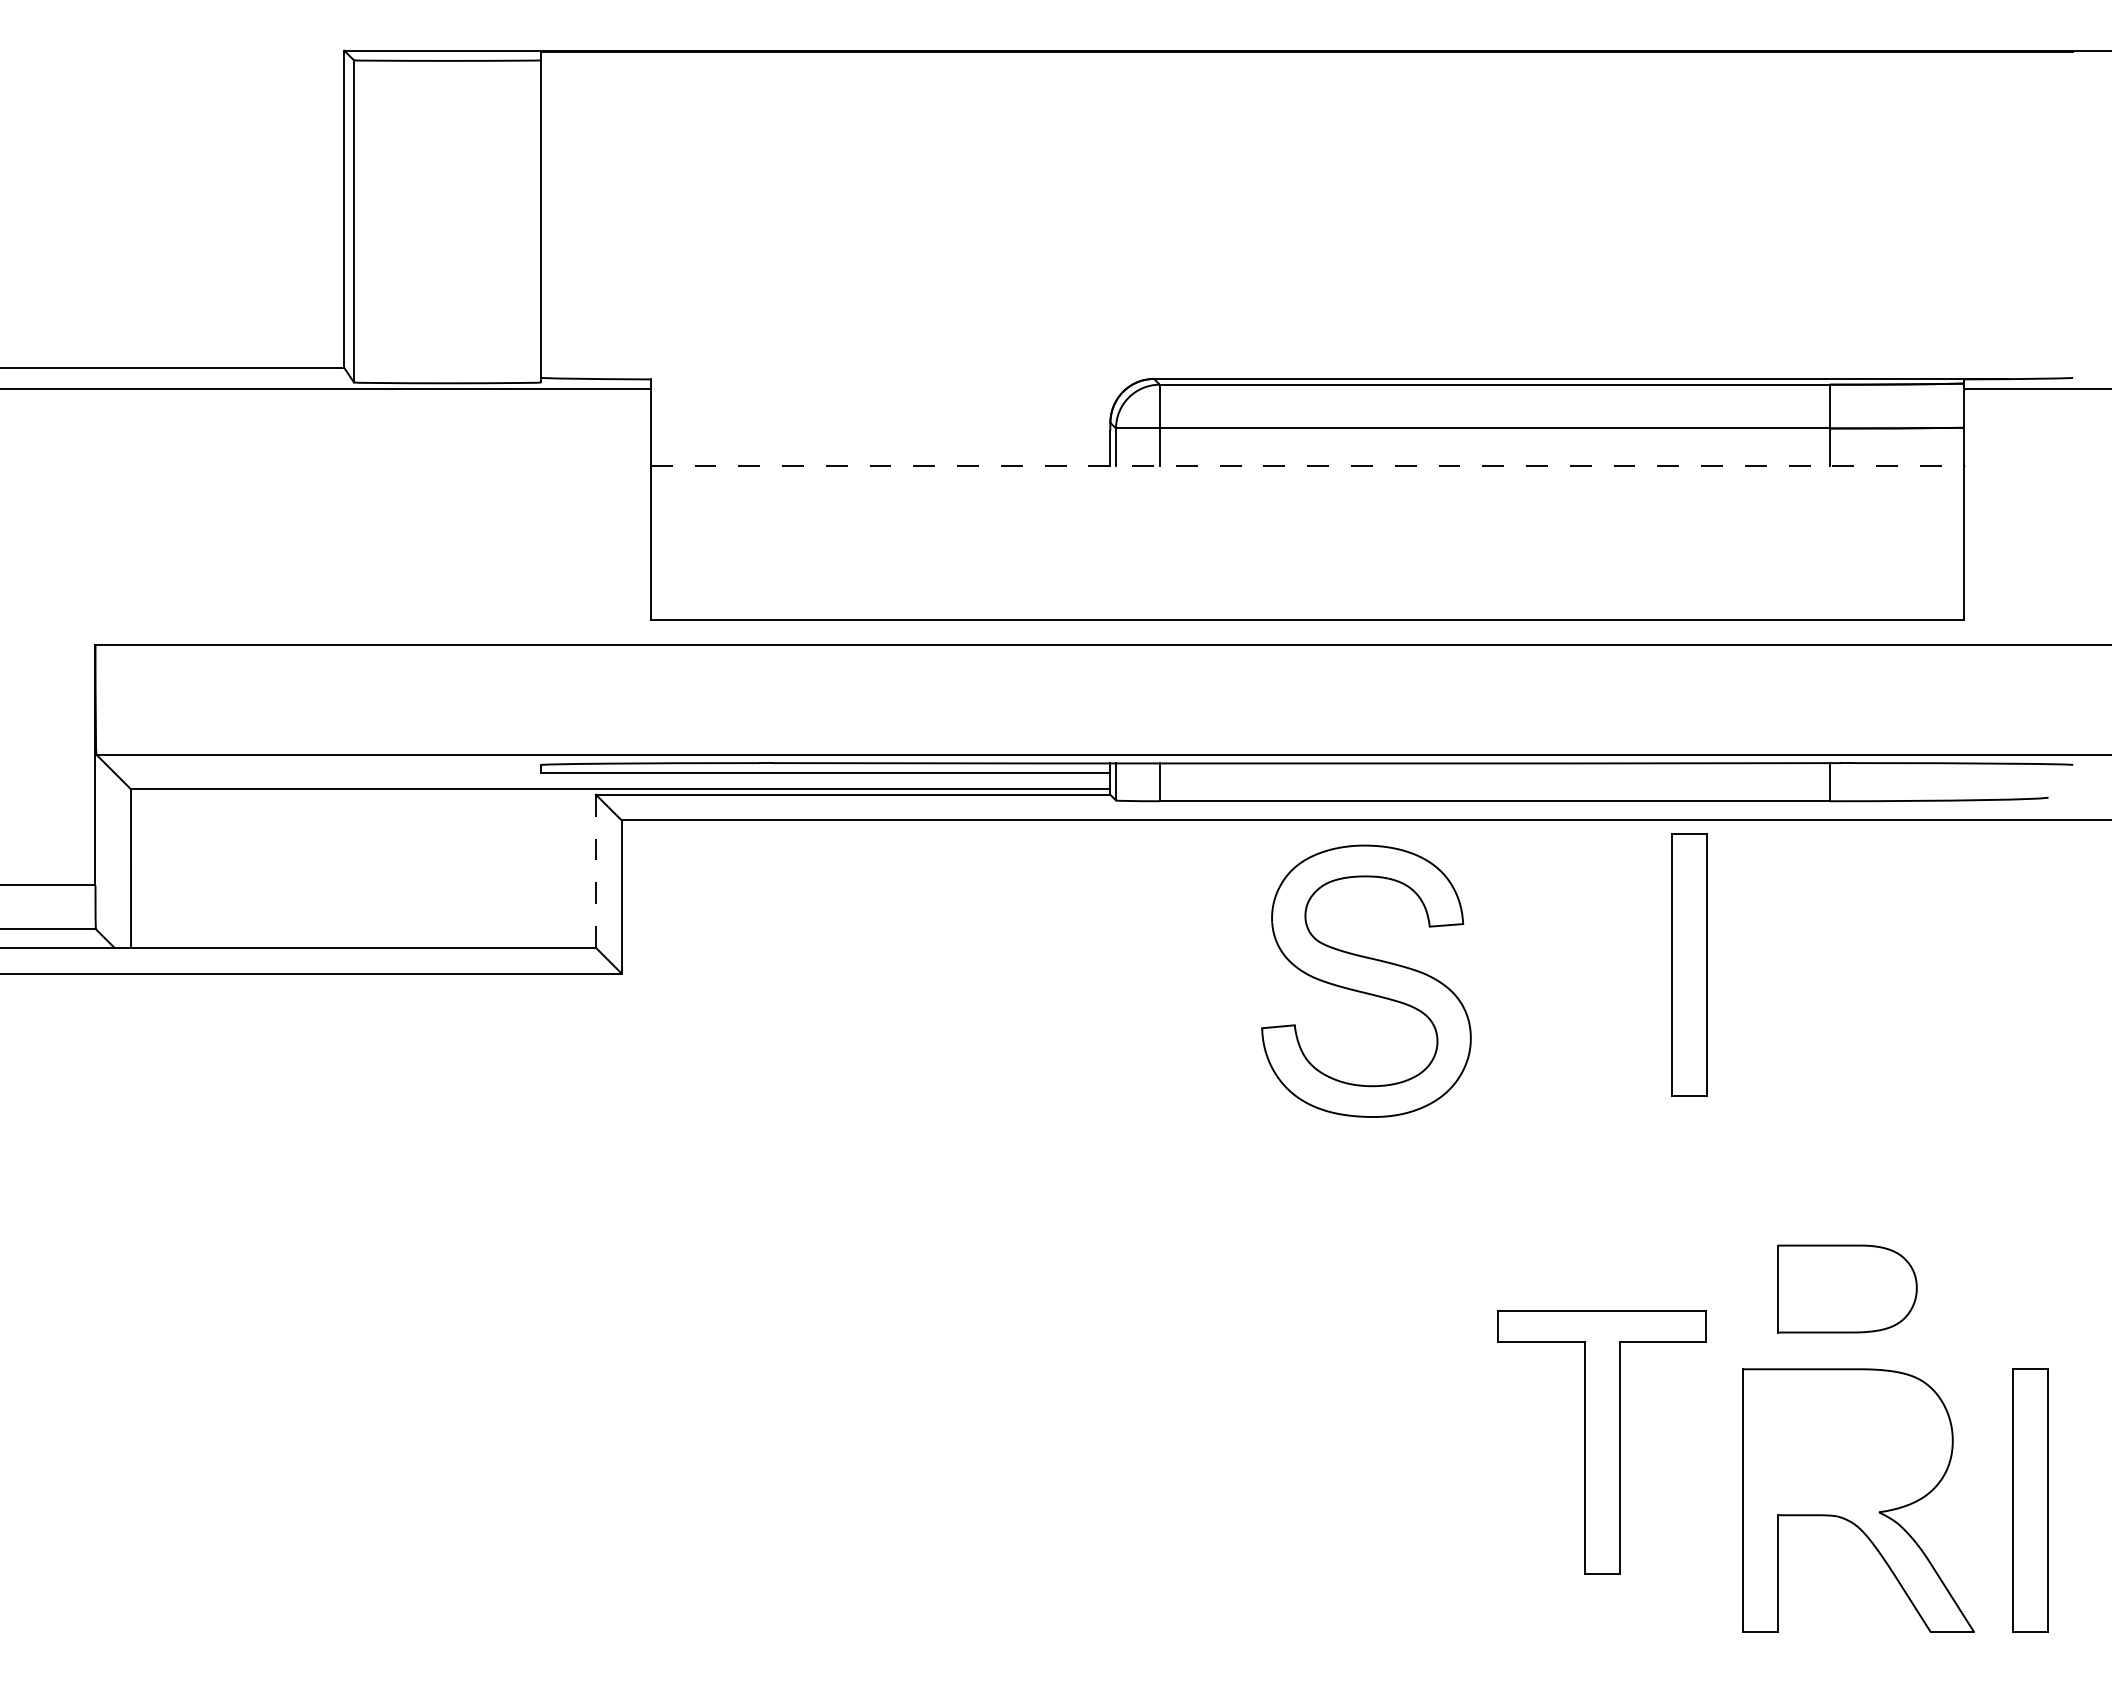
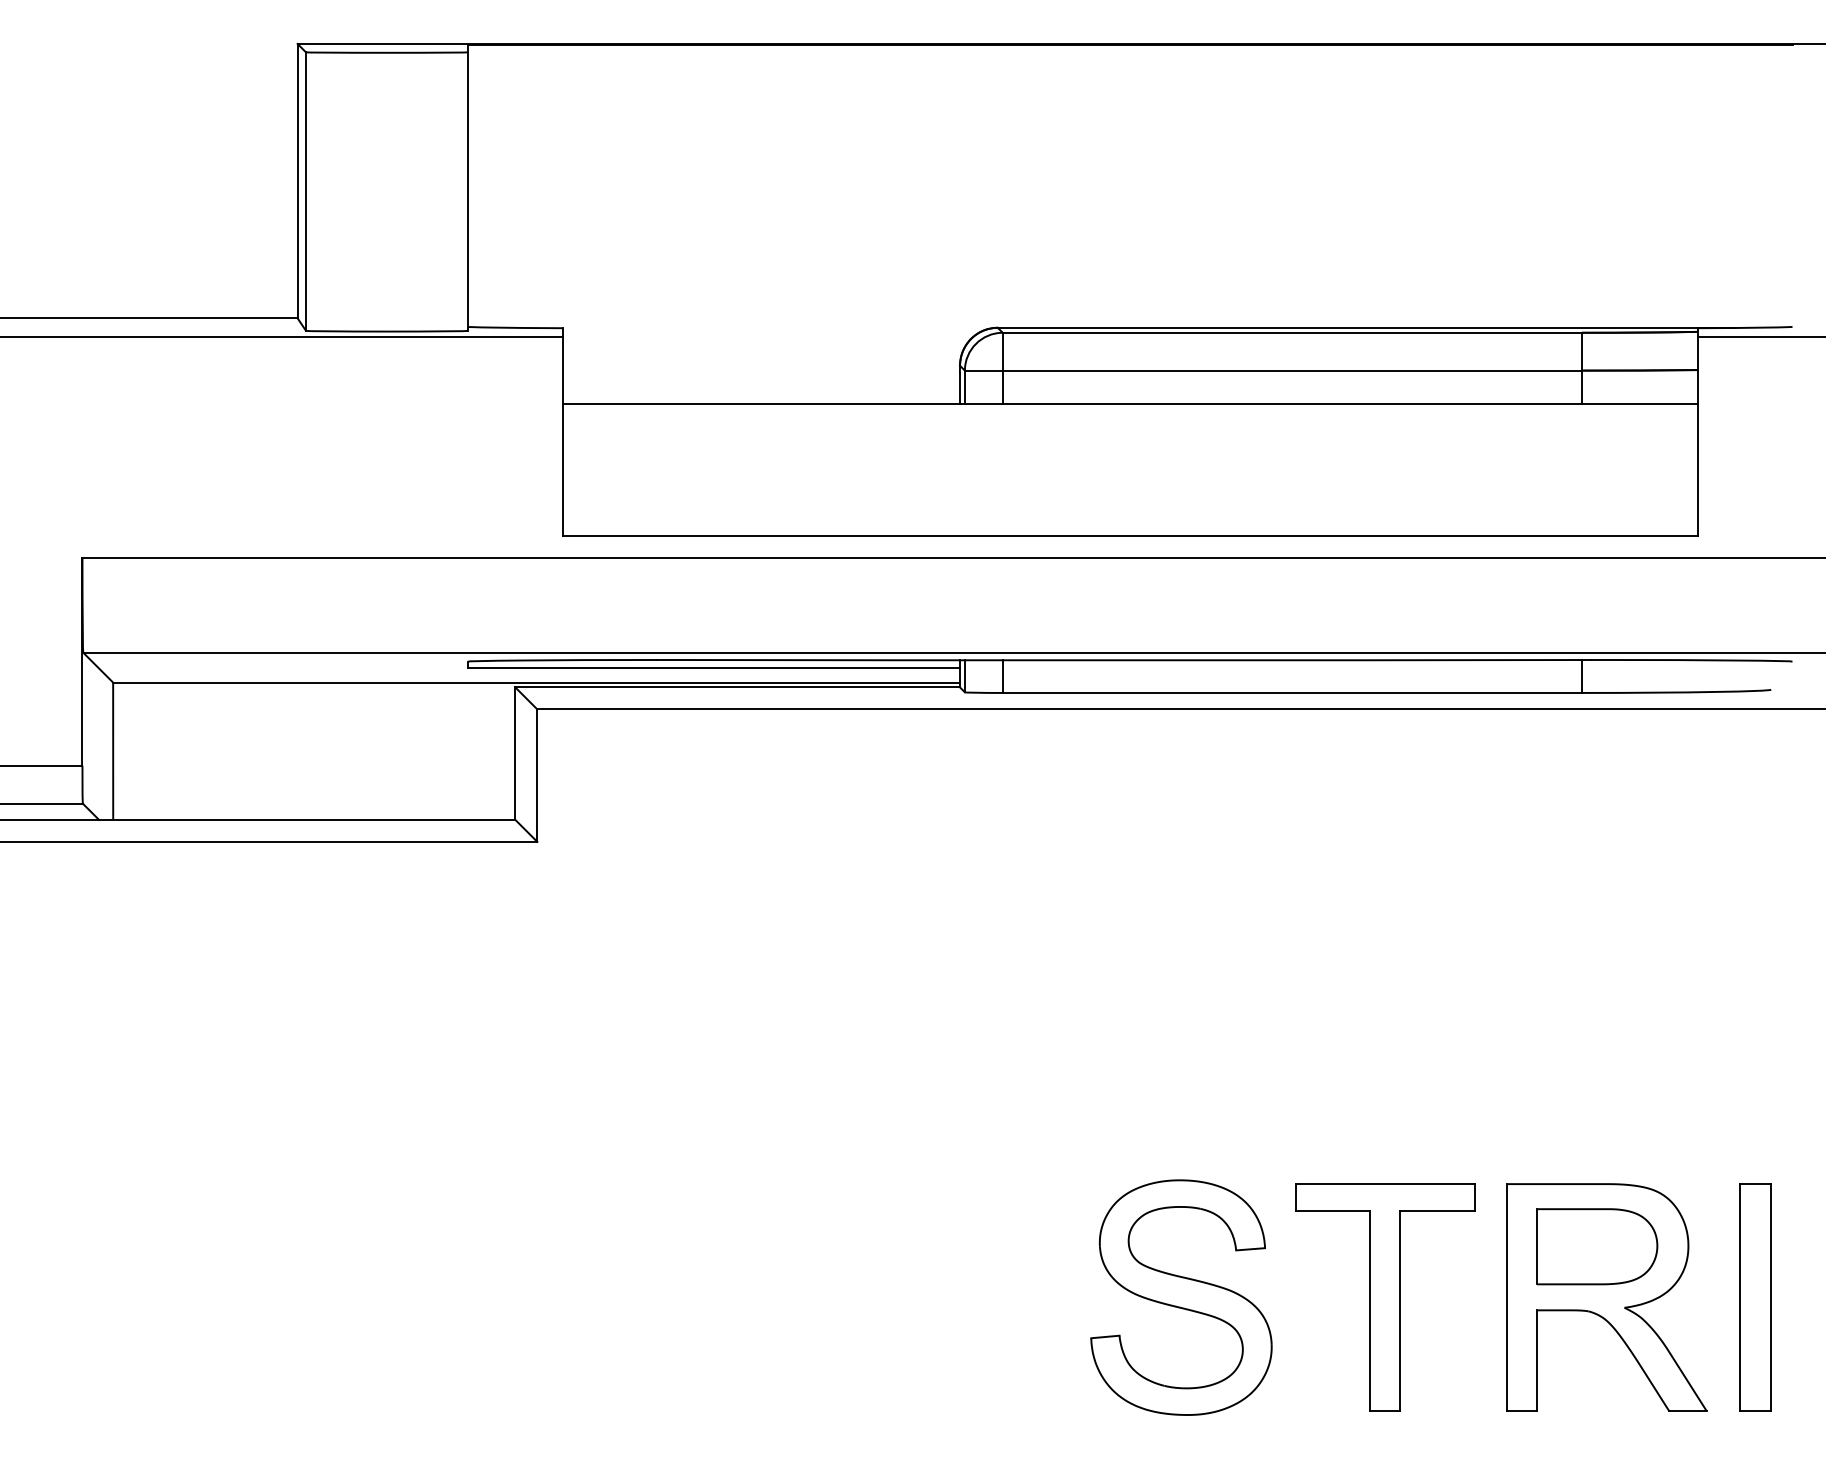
line: (1307, 466) -> (1130, 403), dashed -> solid
line: (596, 872) -> (515, 754), dashed -> solid
part: (1689, 964) -> (1460, 834), removed
part: (1366, 981) -> (1181, 1297), moved
part: (1847, 1288) -> (1597, 1246), moved
part: (1602, 1442) -> (1385, 1297), moved

